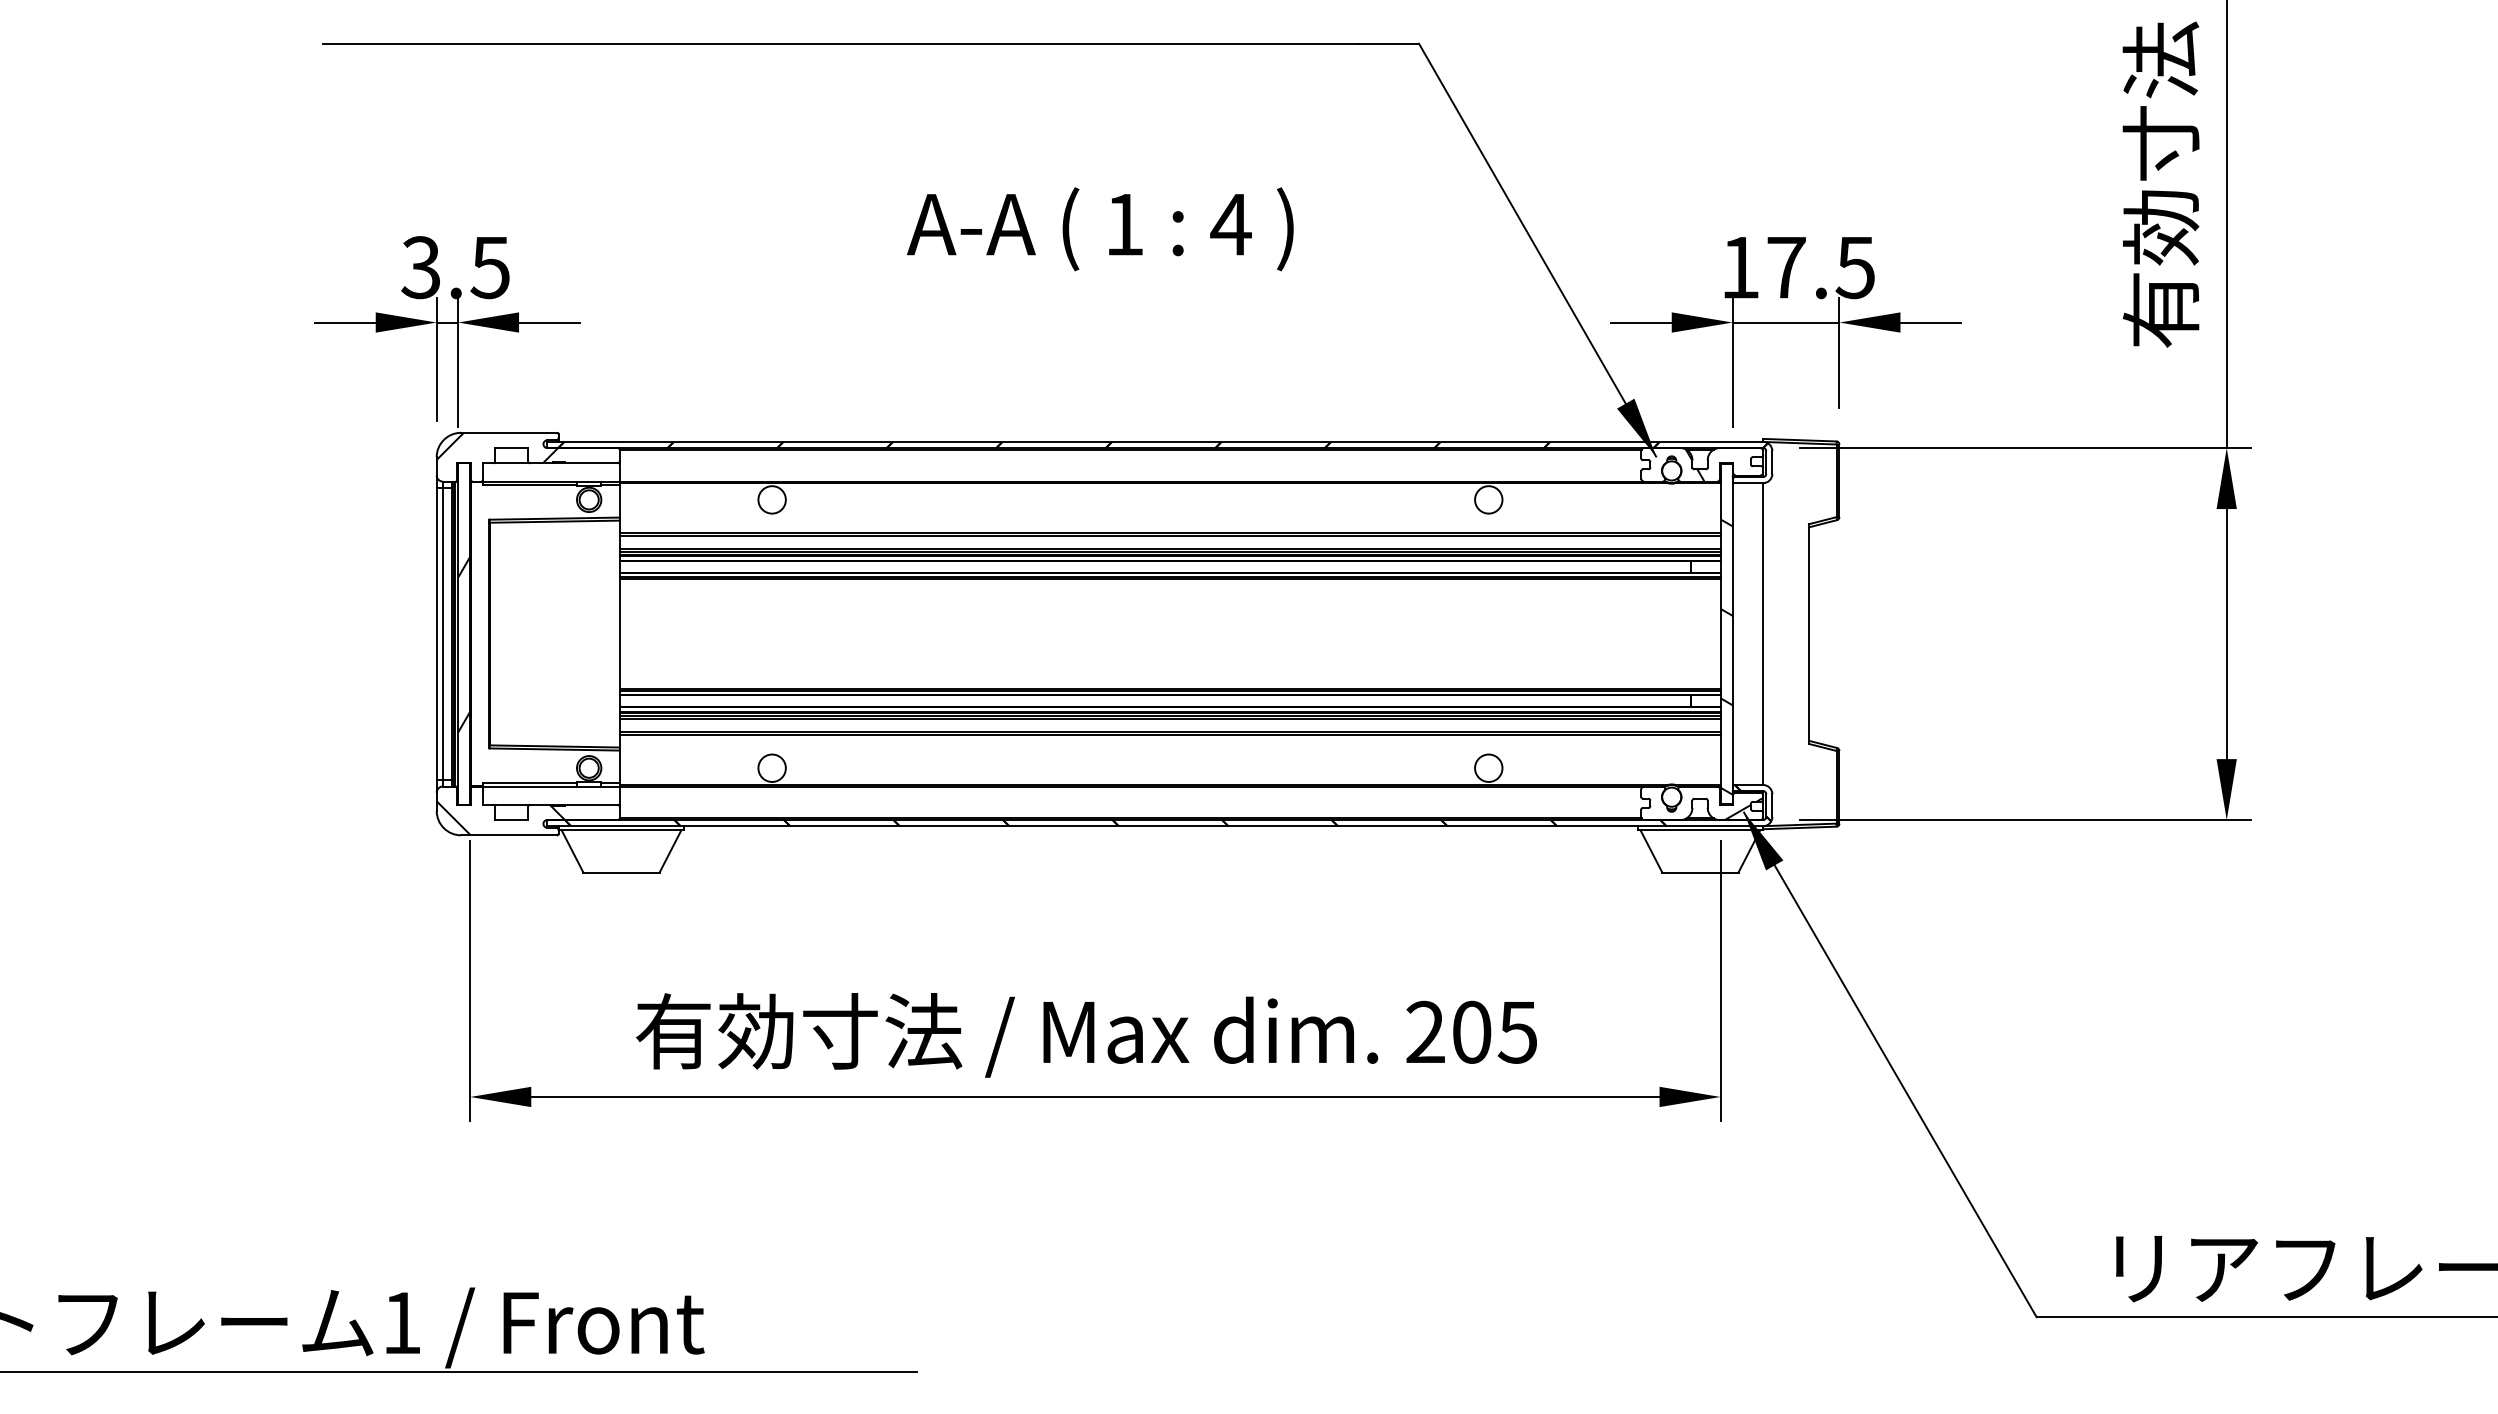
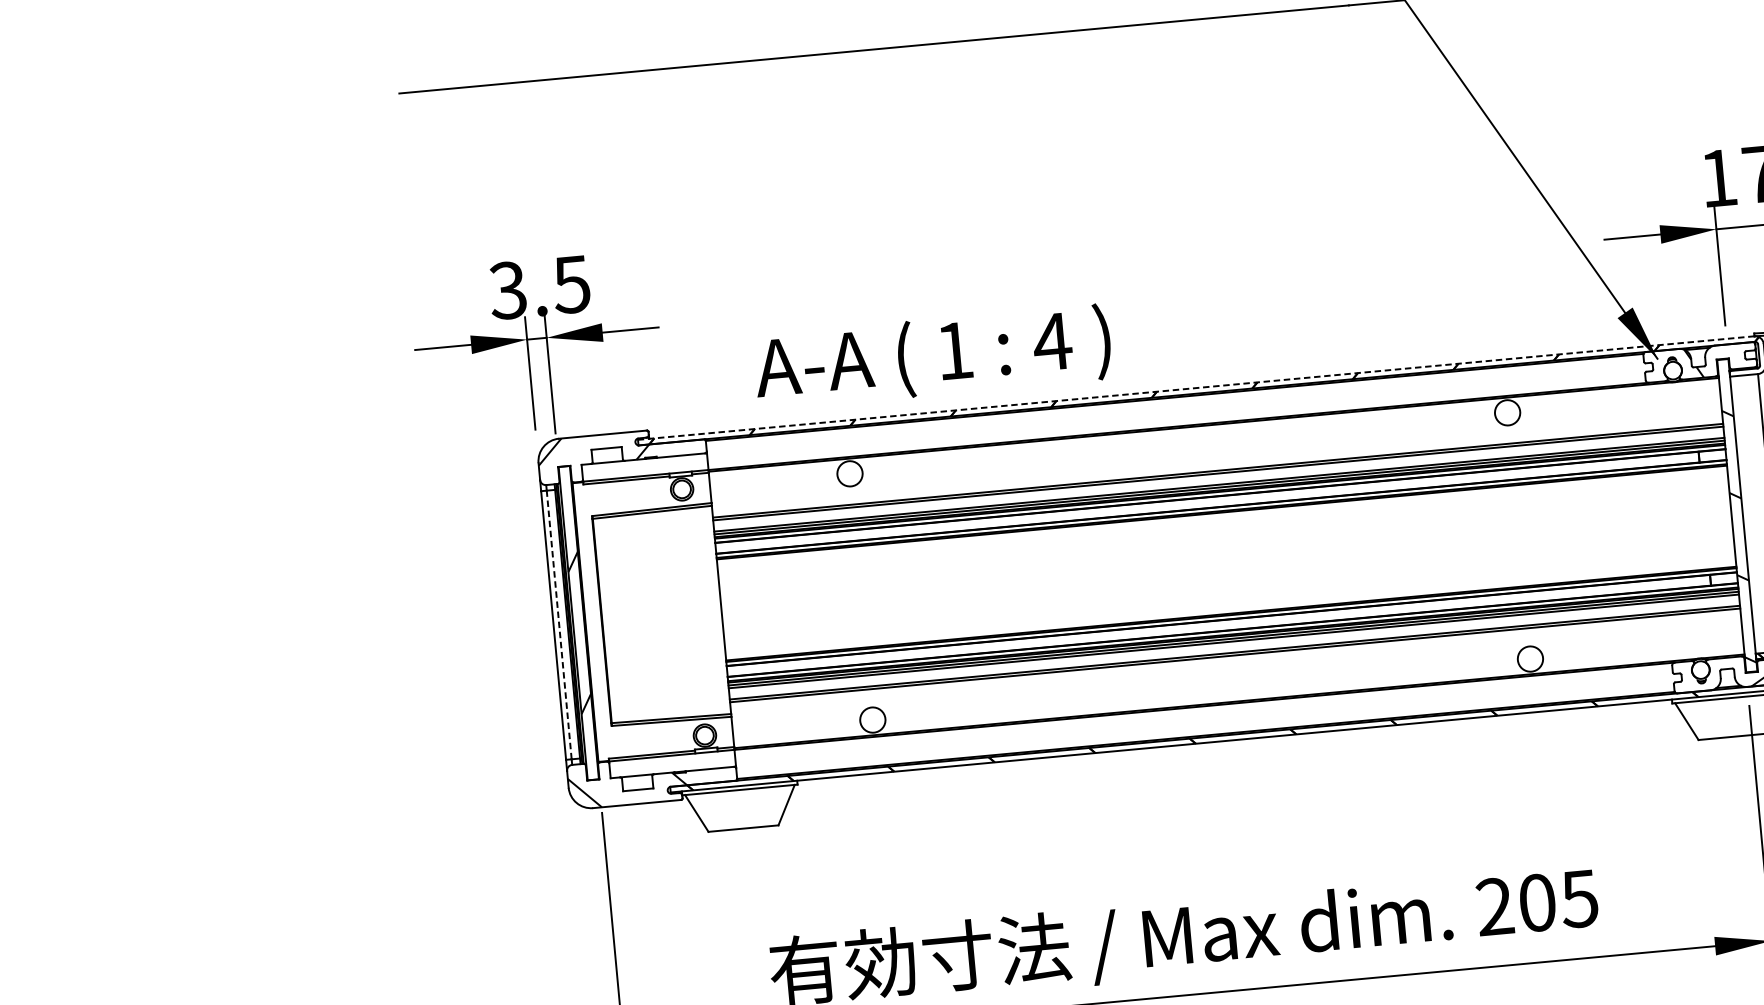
text: (1100, 229) -> (933, 357), moved
line: (1154, 441) -> (1195, 387), solid -> dashed
line: (442, 633) -> (558, 624), solid -> dashed

